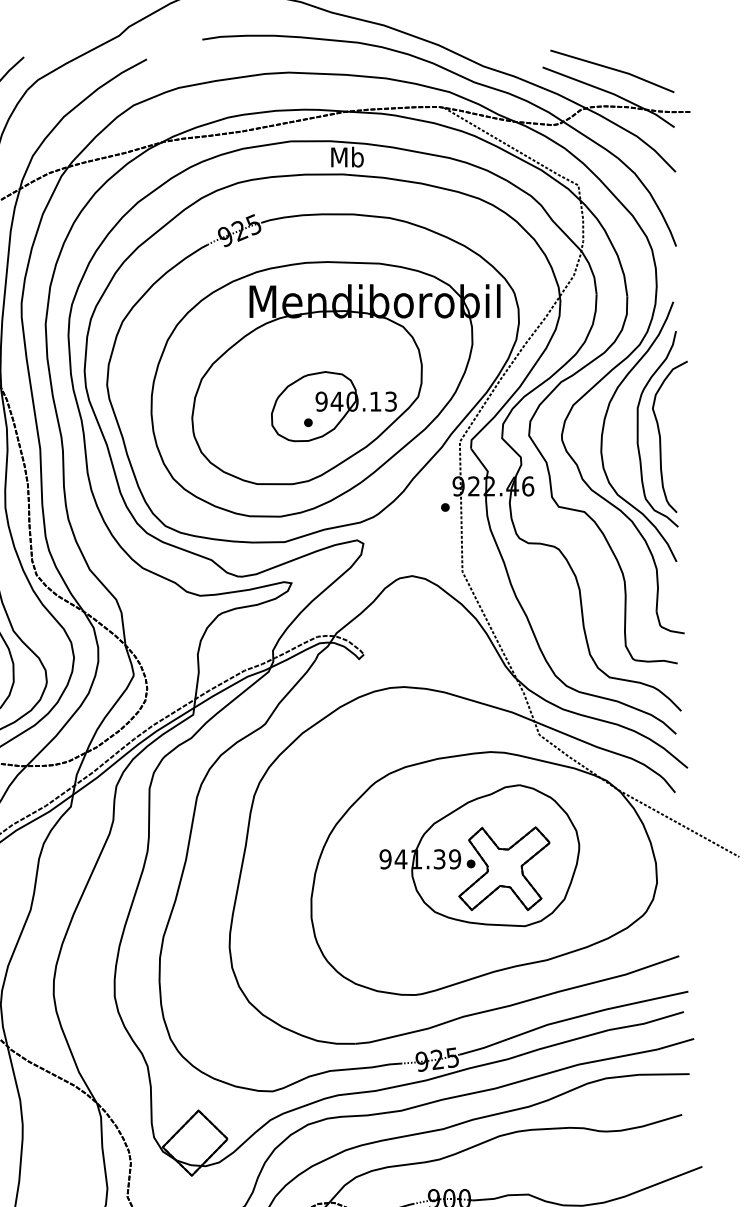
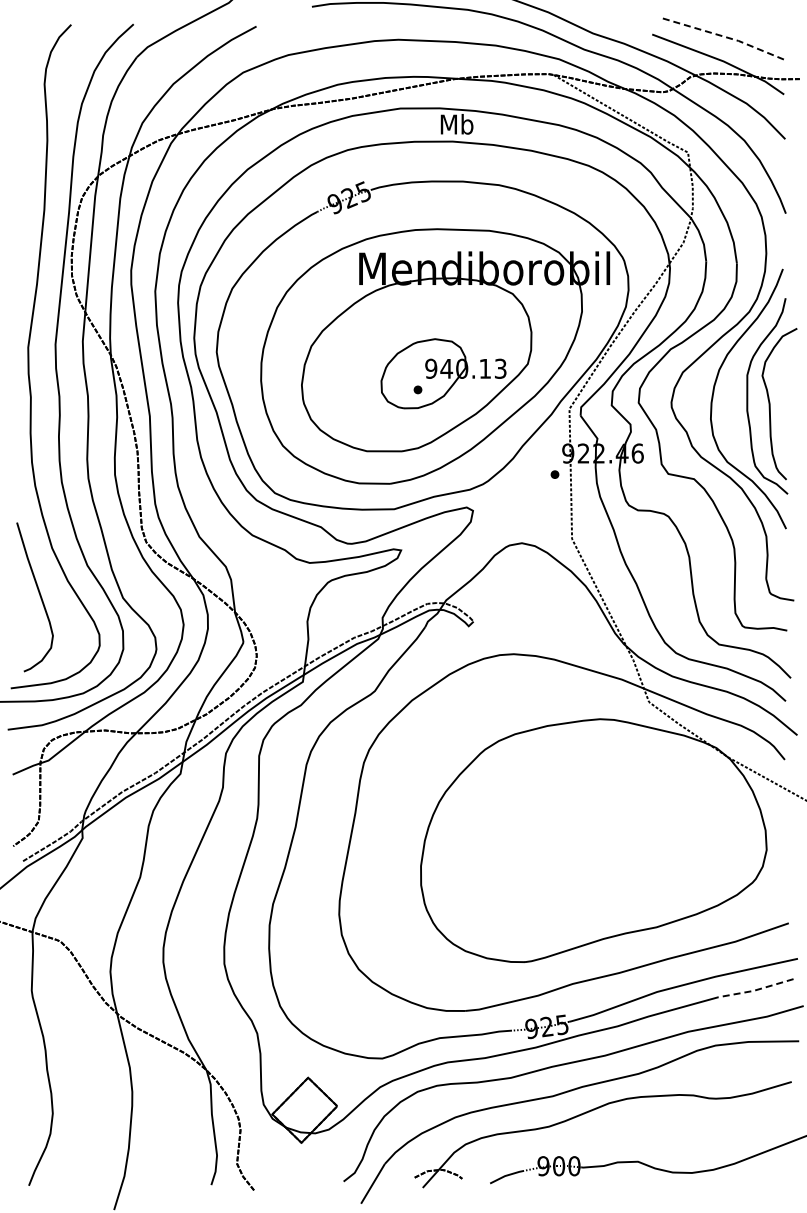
line: (612, 69) -> (722, 36), solid -> dashed
part: (479, 855) -> (589, 822), removed
line: (645, 1023) -> (755, 990), solid -> dashed

